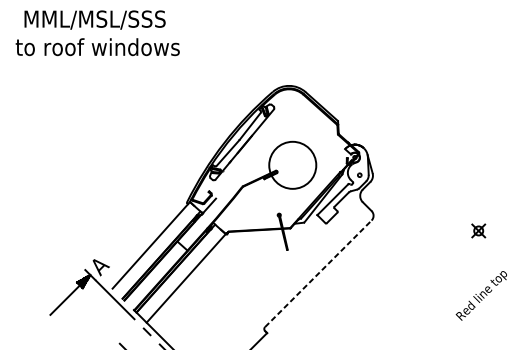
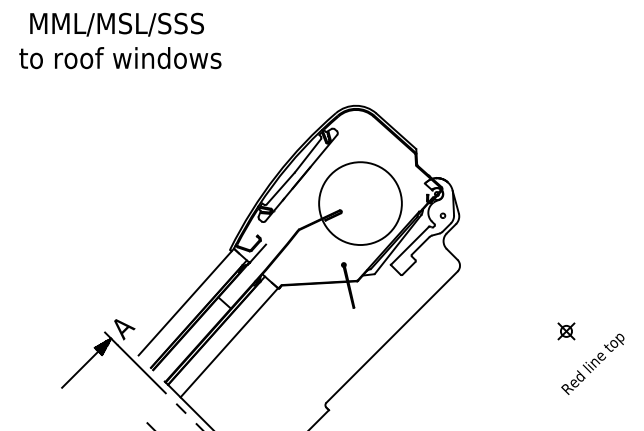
circle: (292, 165) -> (360, 203), size x1.43
part: (478, 231) -> (566, 331), moved
line: (318, 274) -> (392, 337), dashed -> solid

